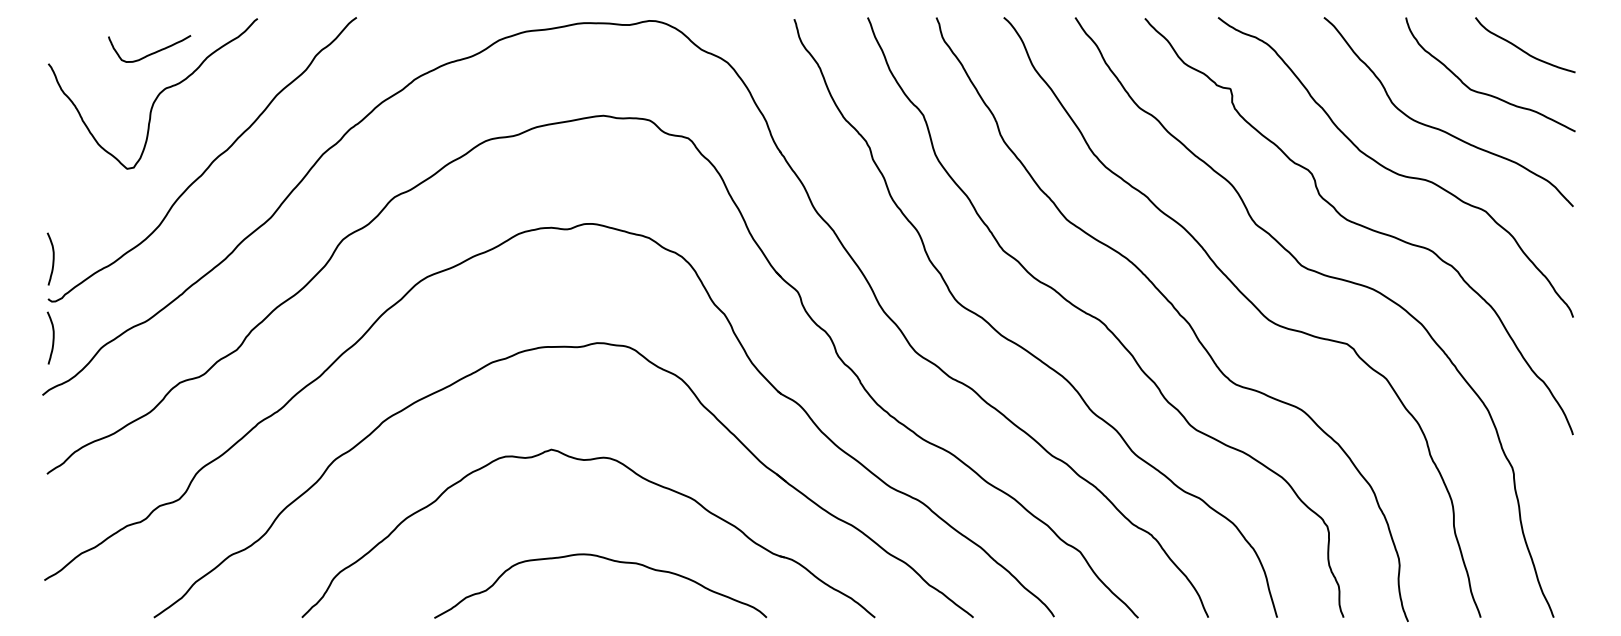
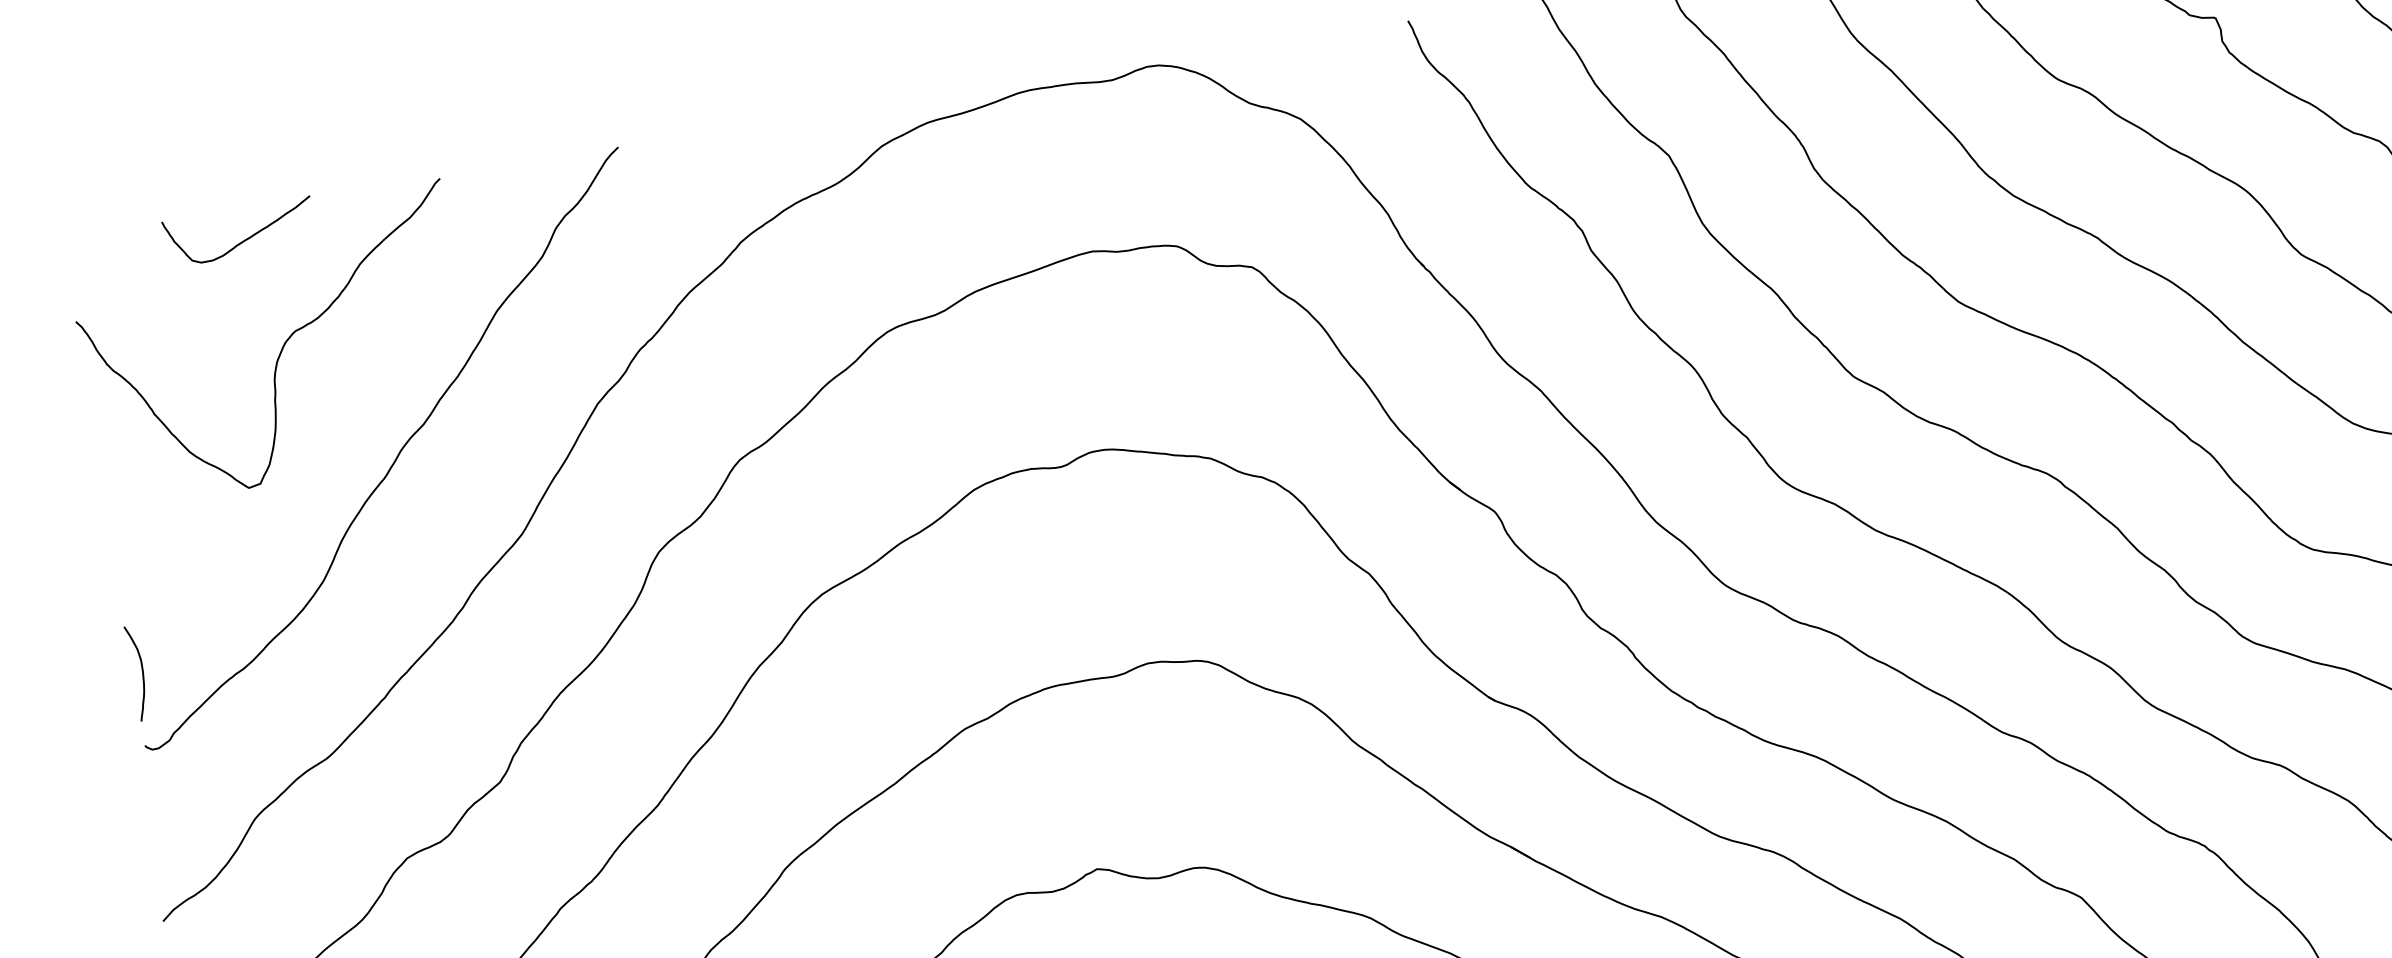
curve: (152, 52) -> (245, 237), moved
curve: (52, 337) -> (164, 814), removed

